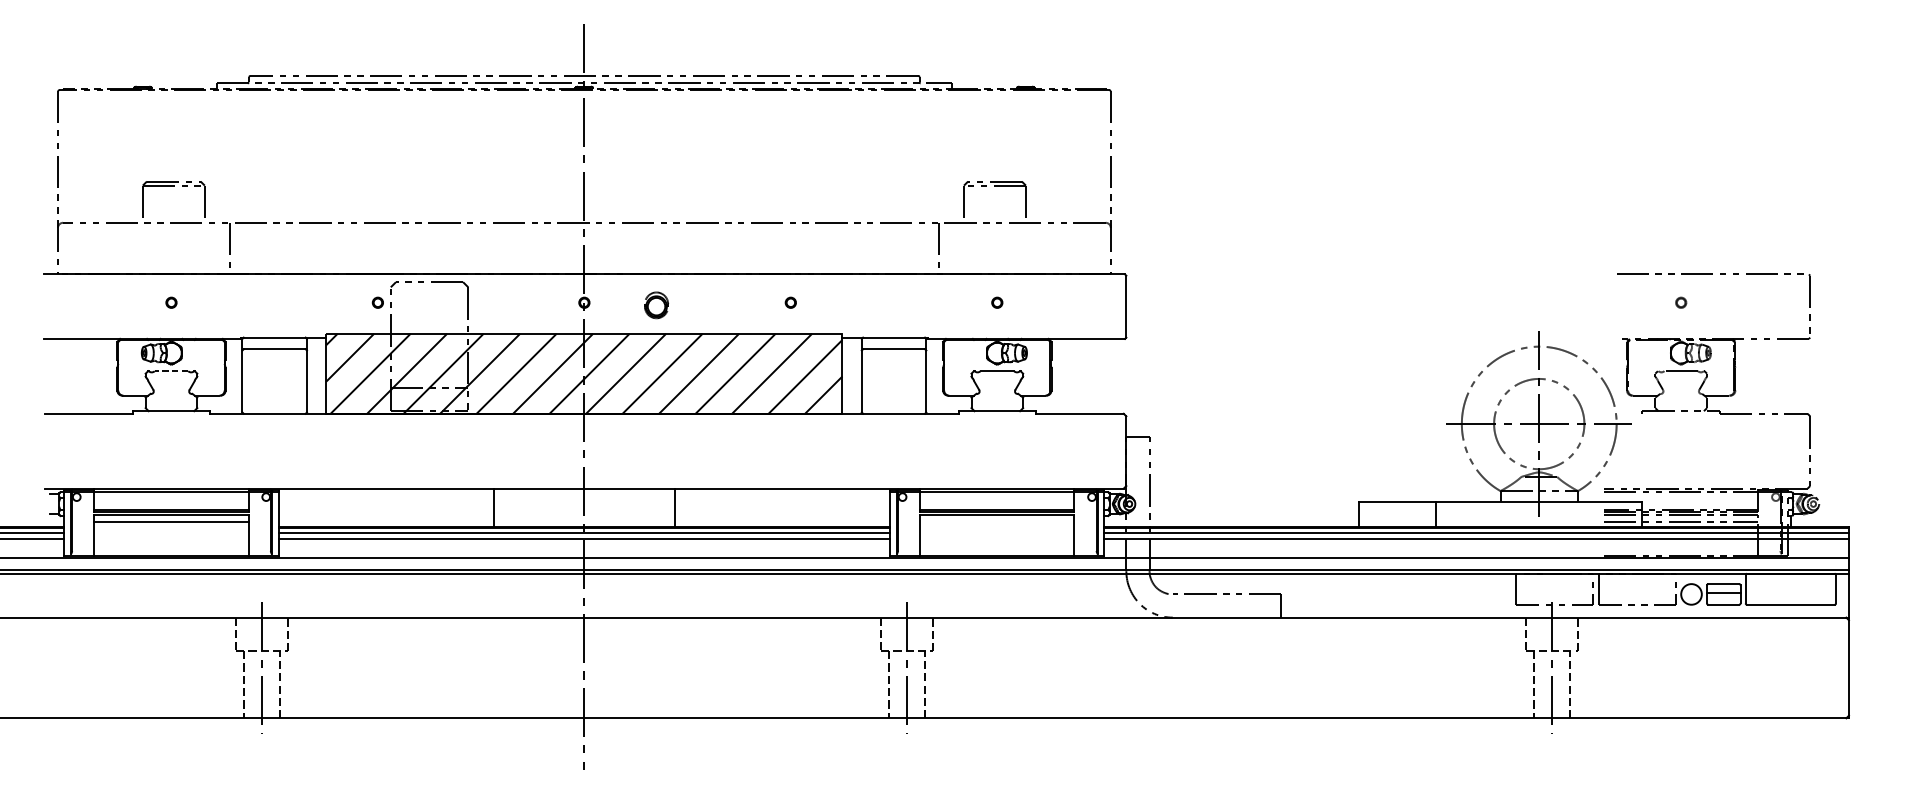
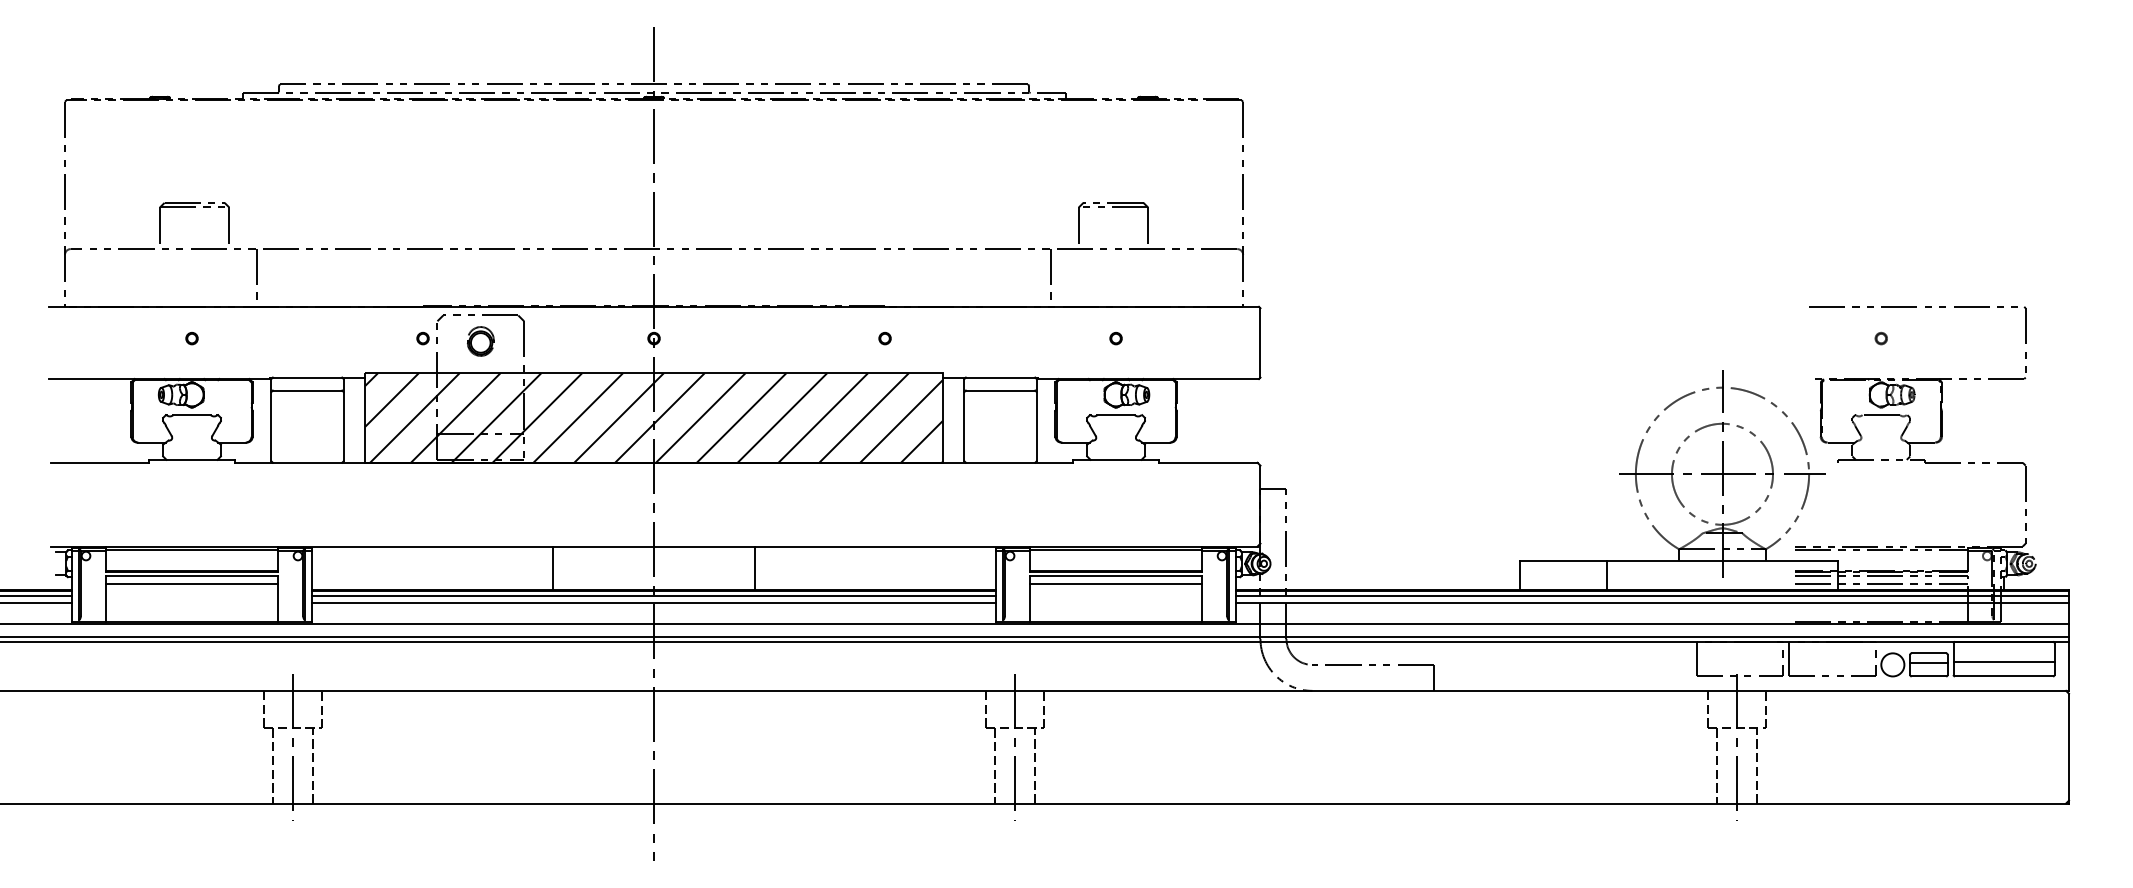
part: (656, 305) -> (480, 341), moved
line: (171, 371) -> (192, 415), dashed -> solid
line: (996, 521) -> (1115, 583), added
line: (1790, 592) -> (2003, 662), added

